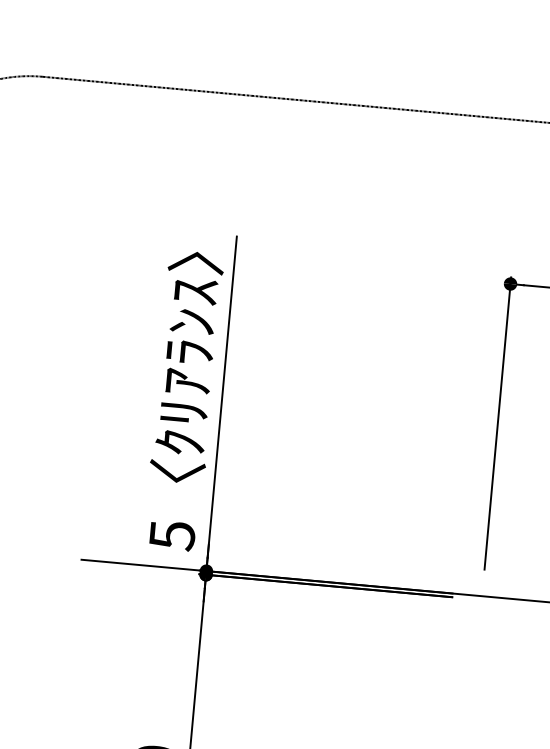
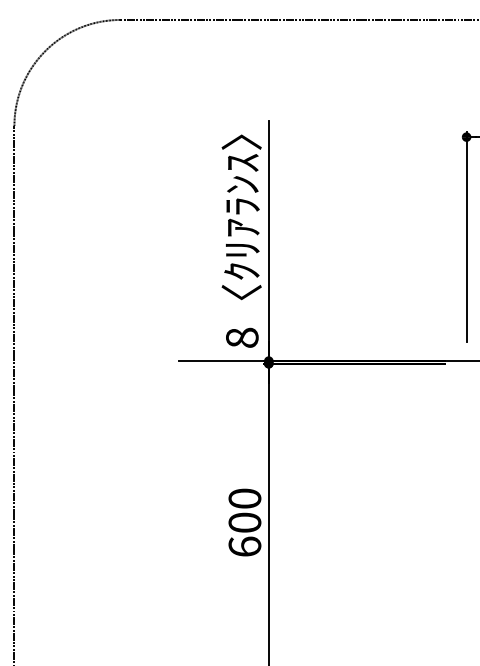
text: (172, 534) -> (242, 337), 5 -> 8

